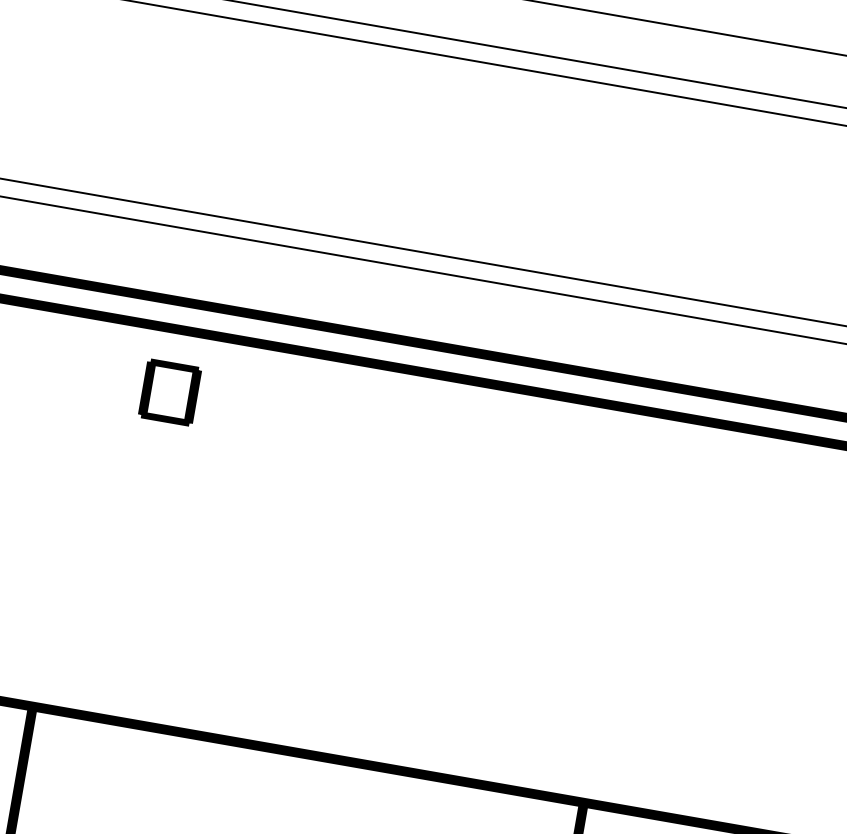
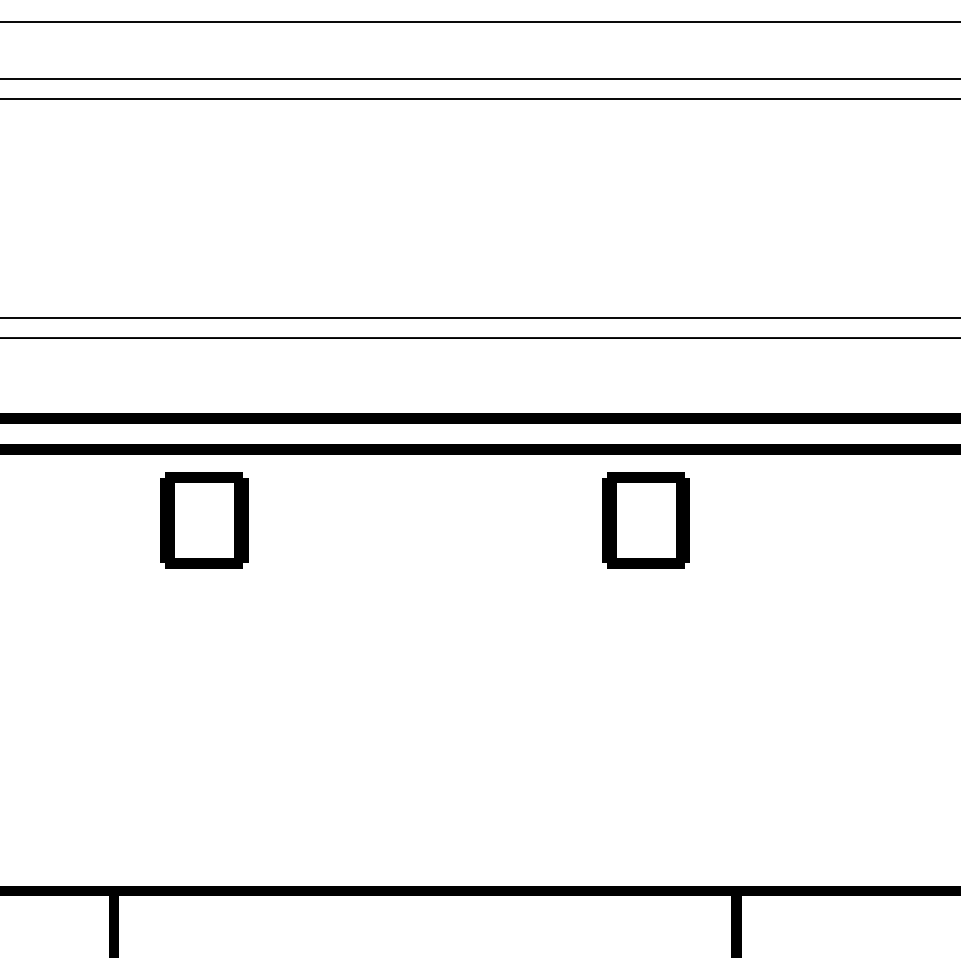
part: (170, 392) -> (204, 520), size x1.43
part: (560, 460) -> (645, 520), added

